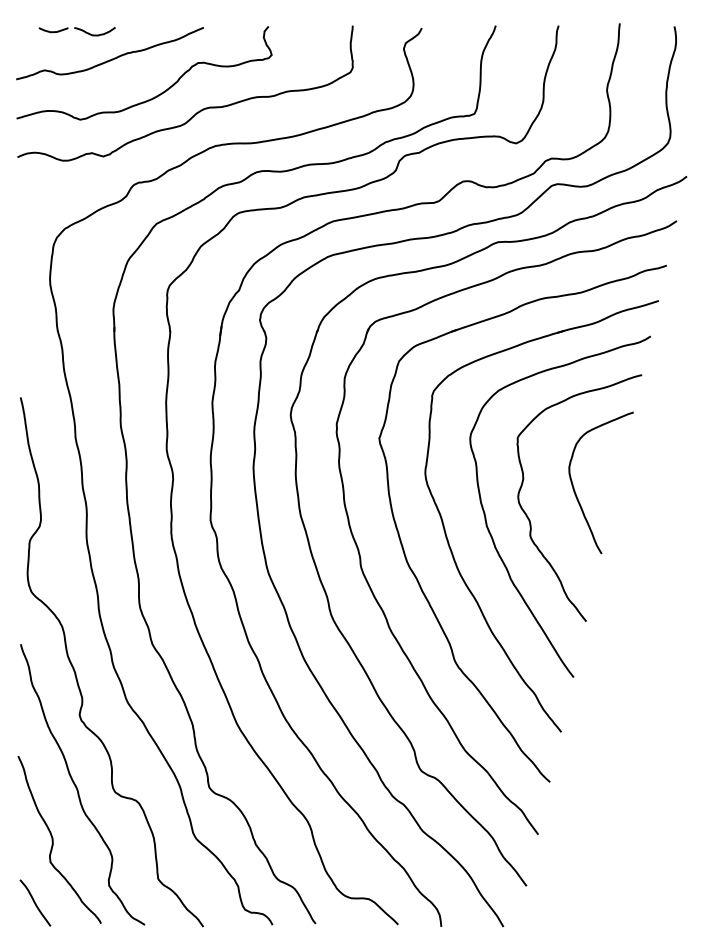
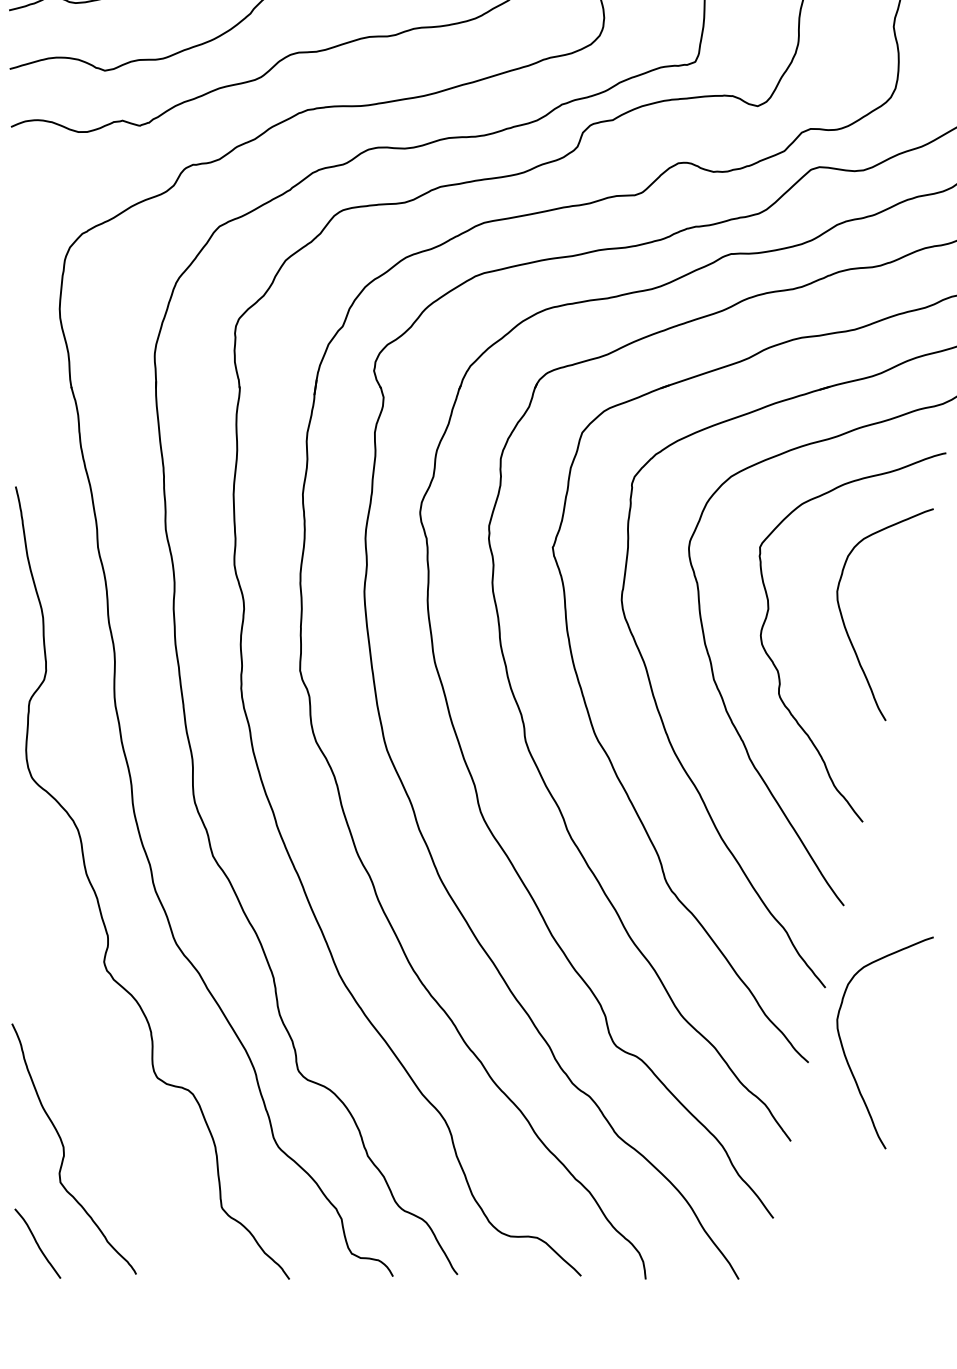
curve: (575, 776) -> (846, 1054), added
curve: (77, 787) -> (100, 1070), removed

